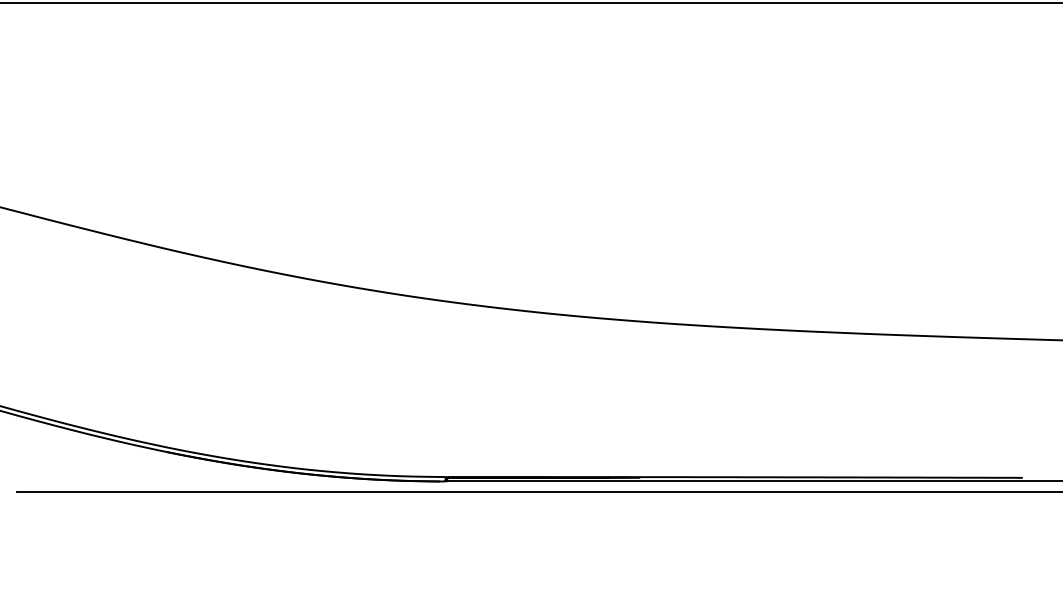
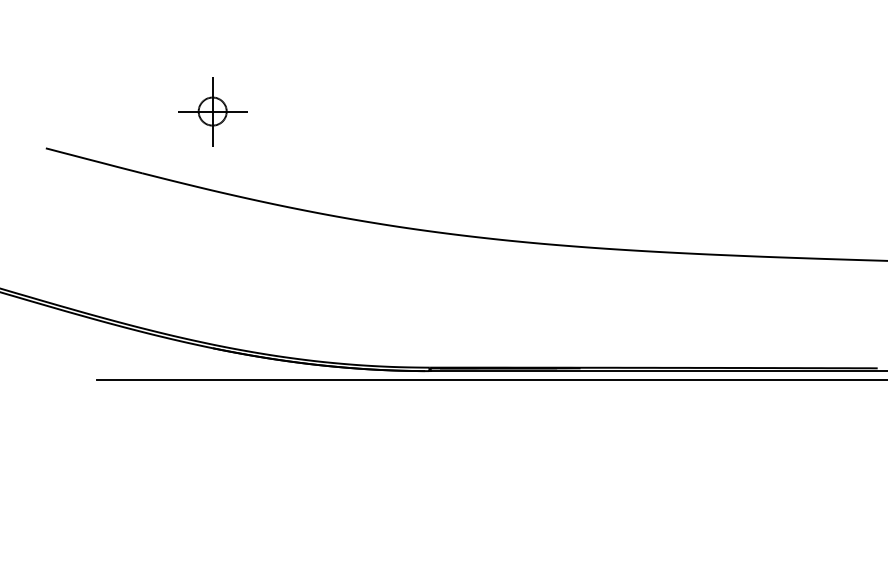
part: (166, 147) -> (212, 111), added

